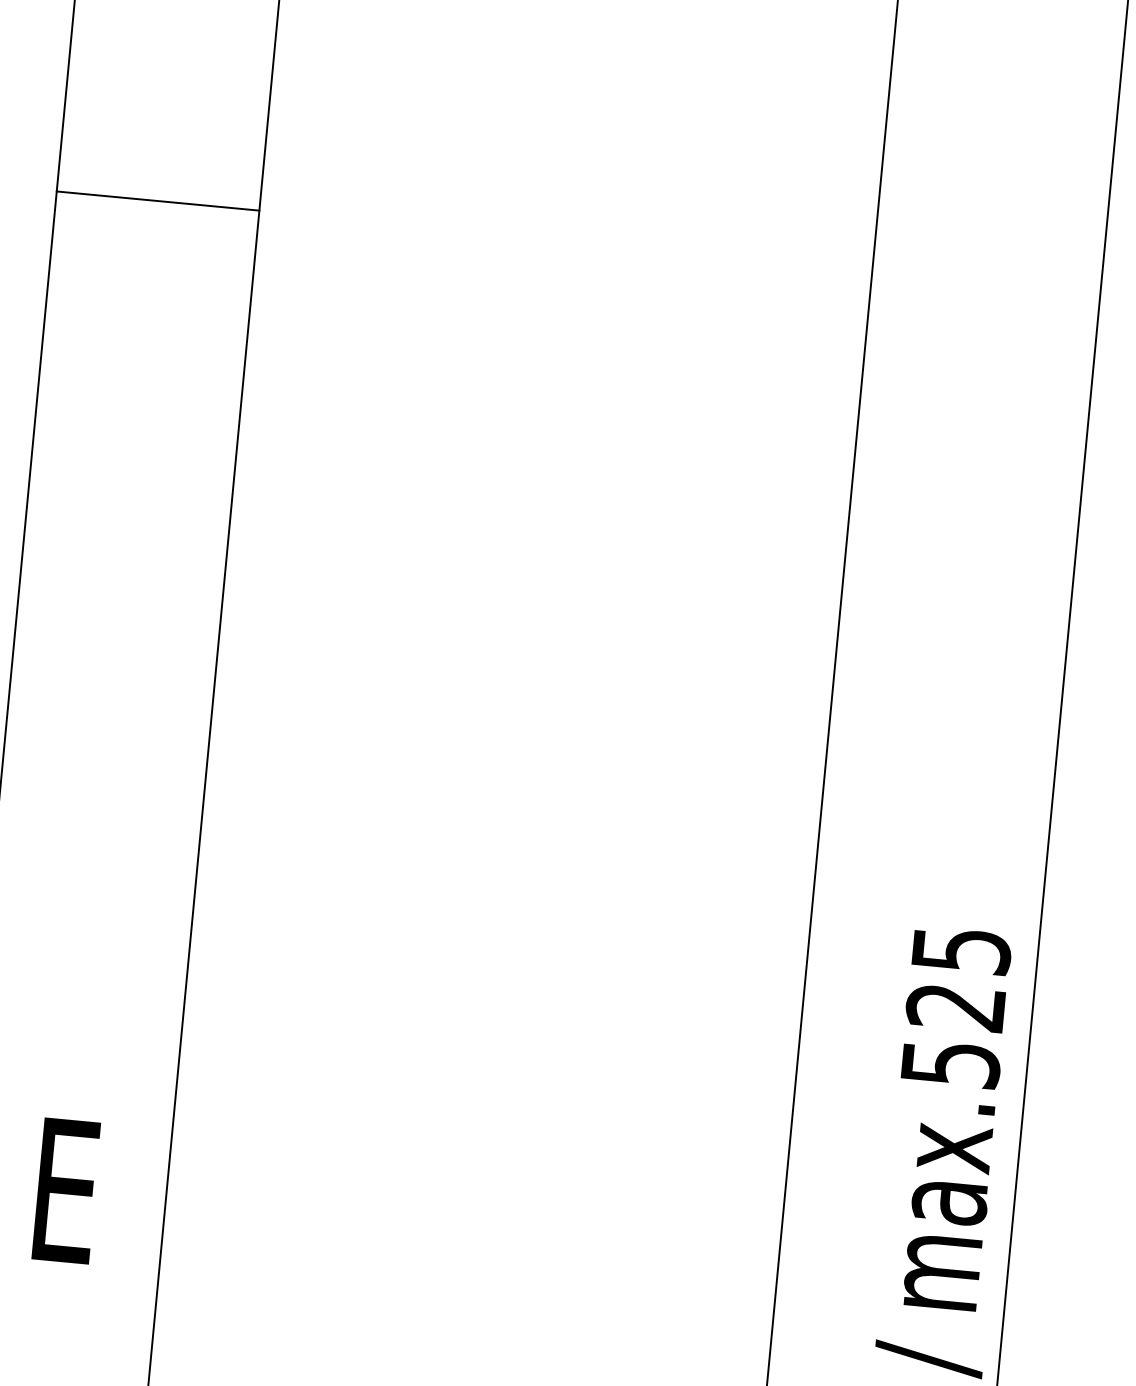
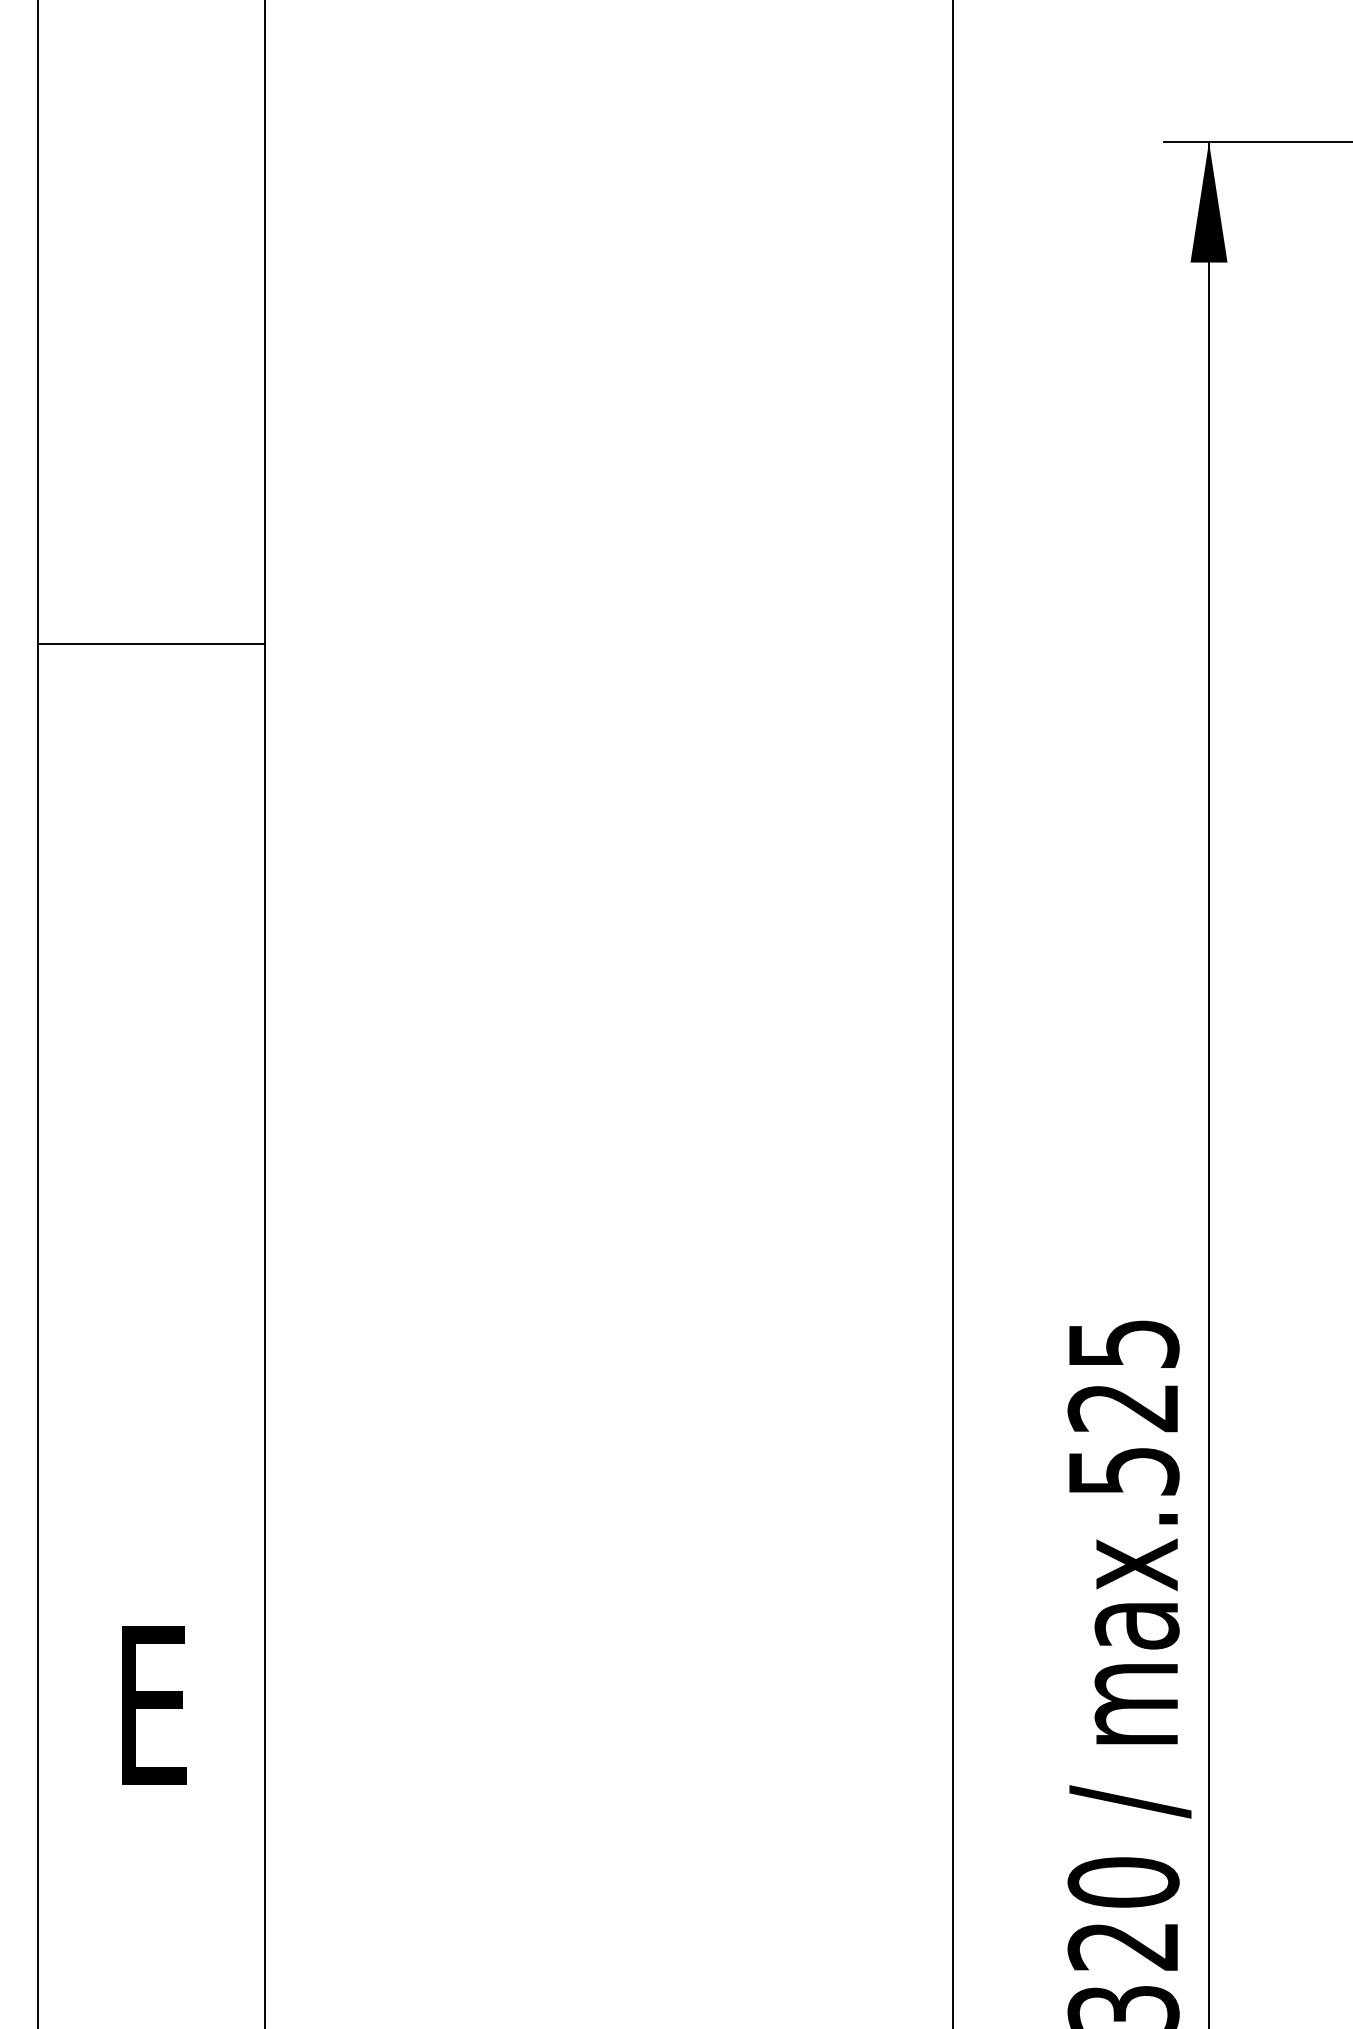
line: (157, 201) -> (151, 644), moved

